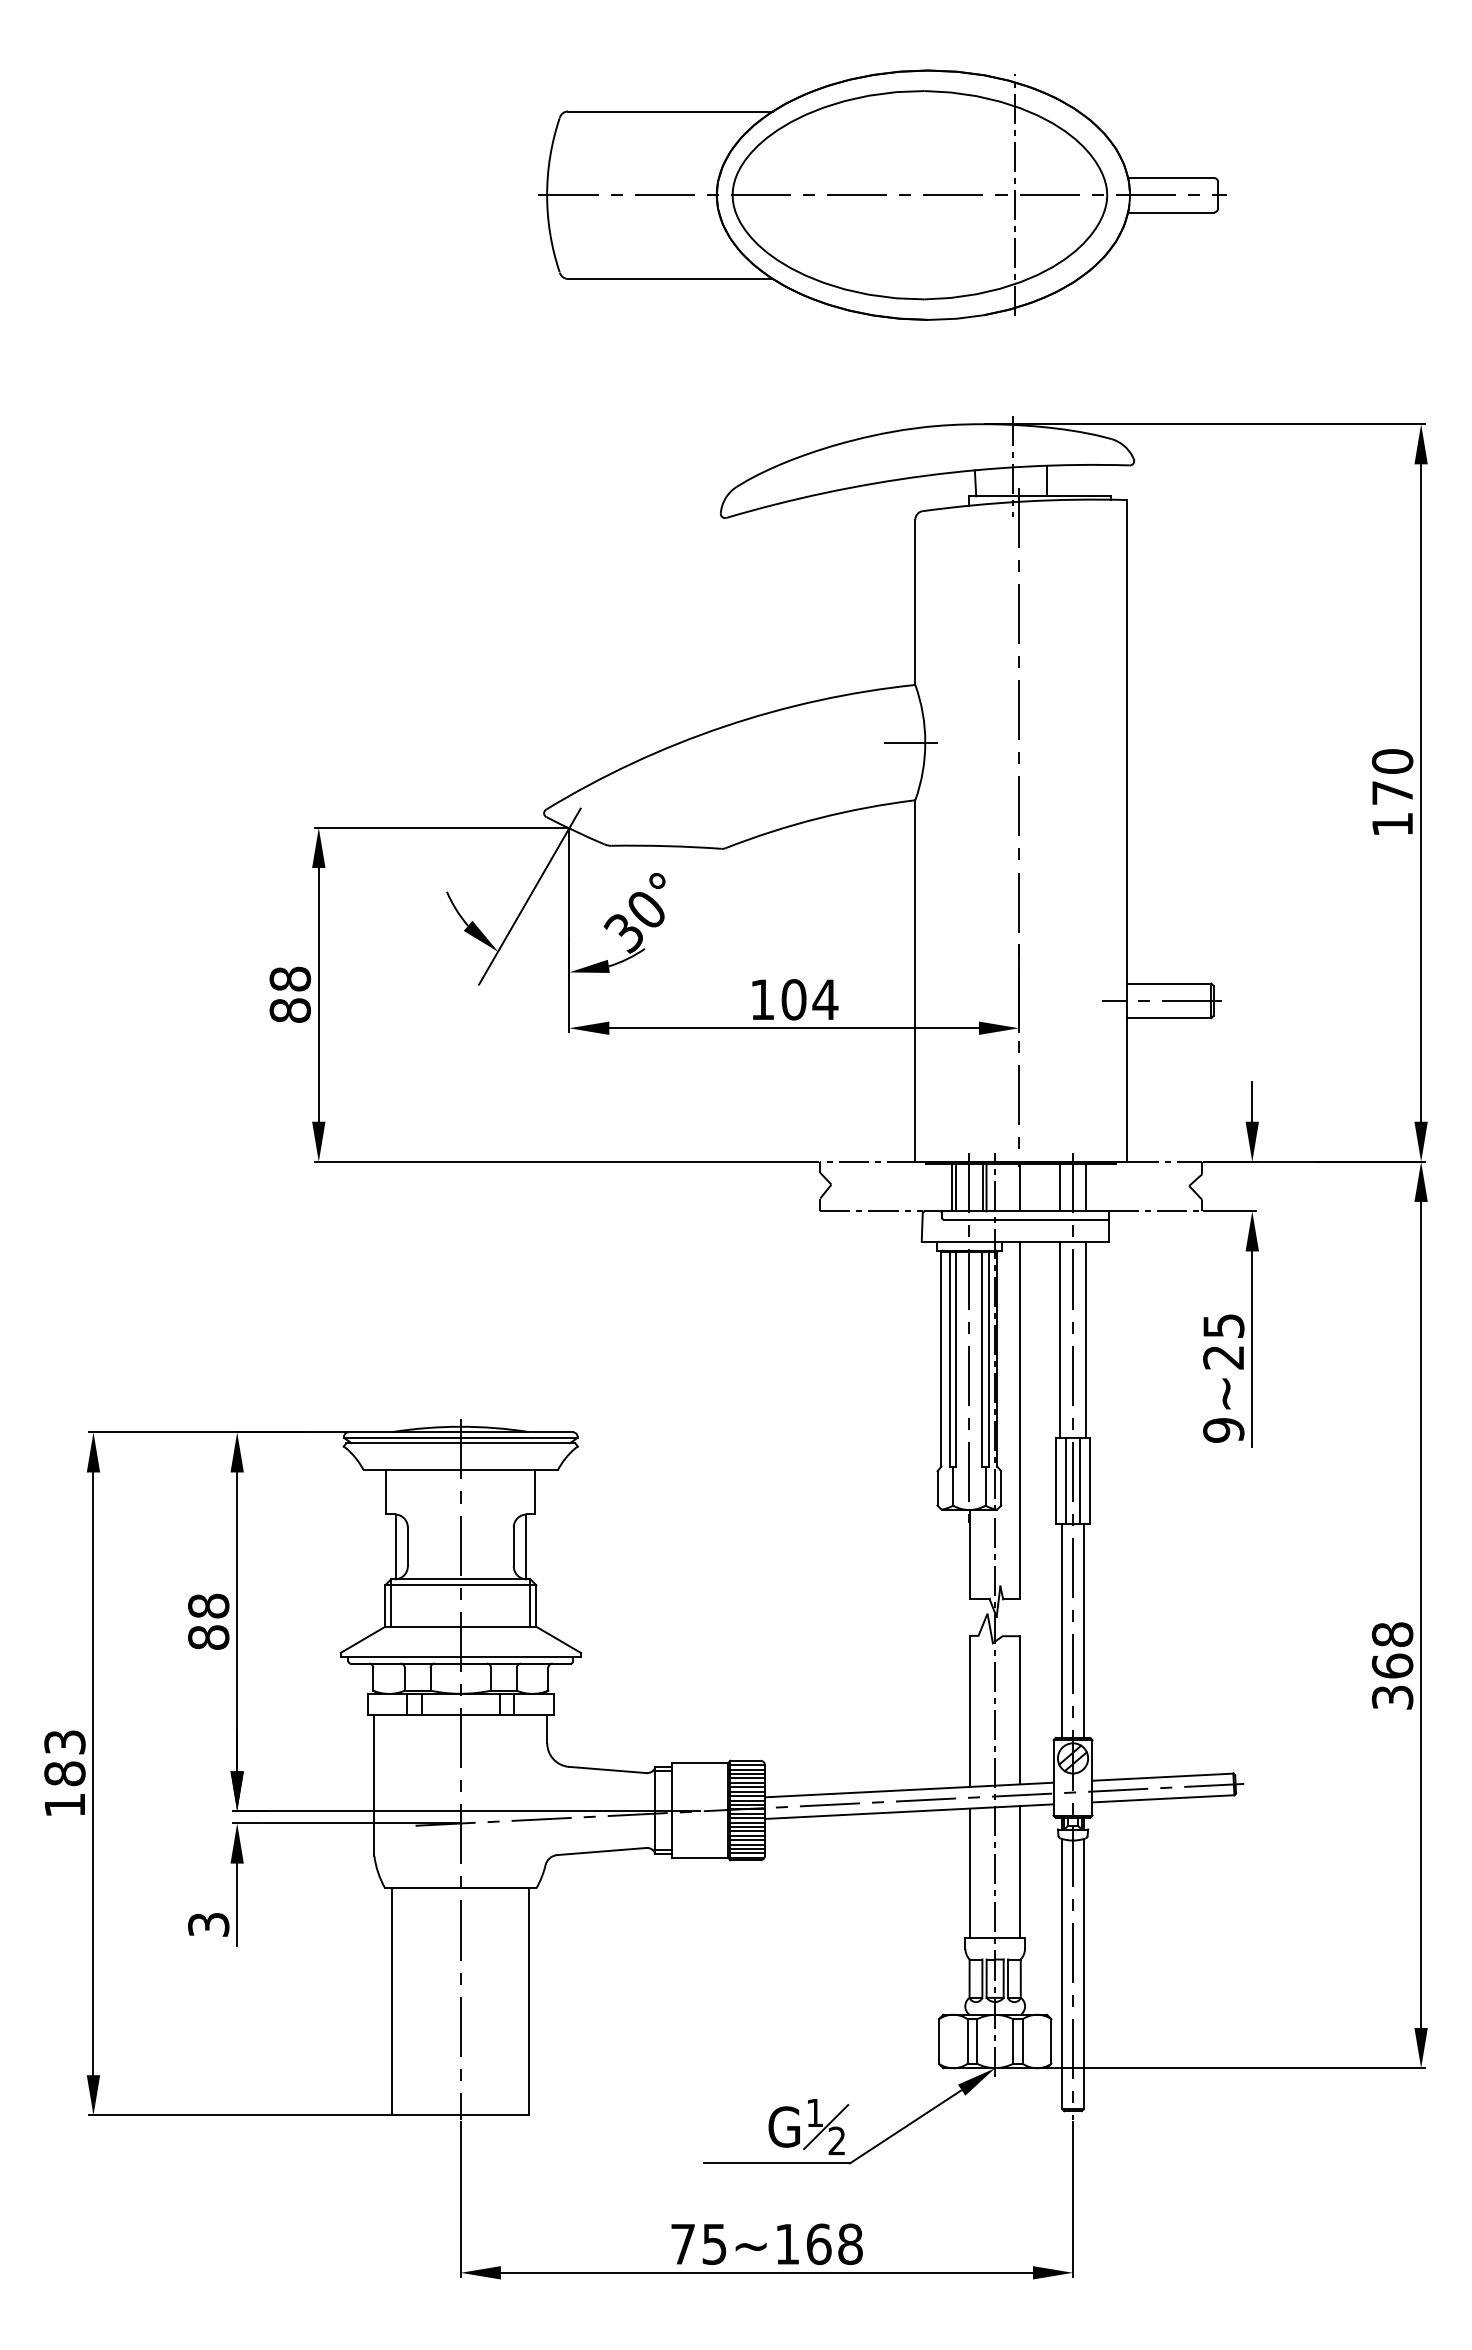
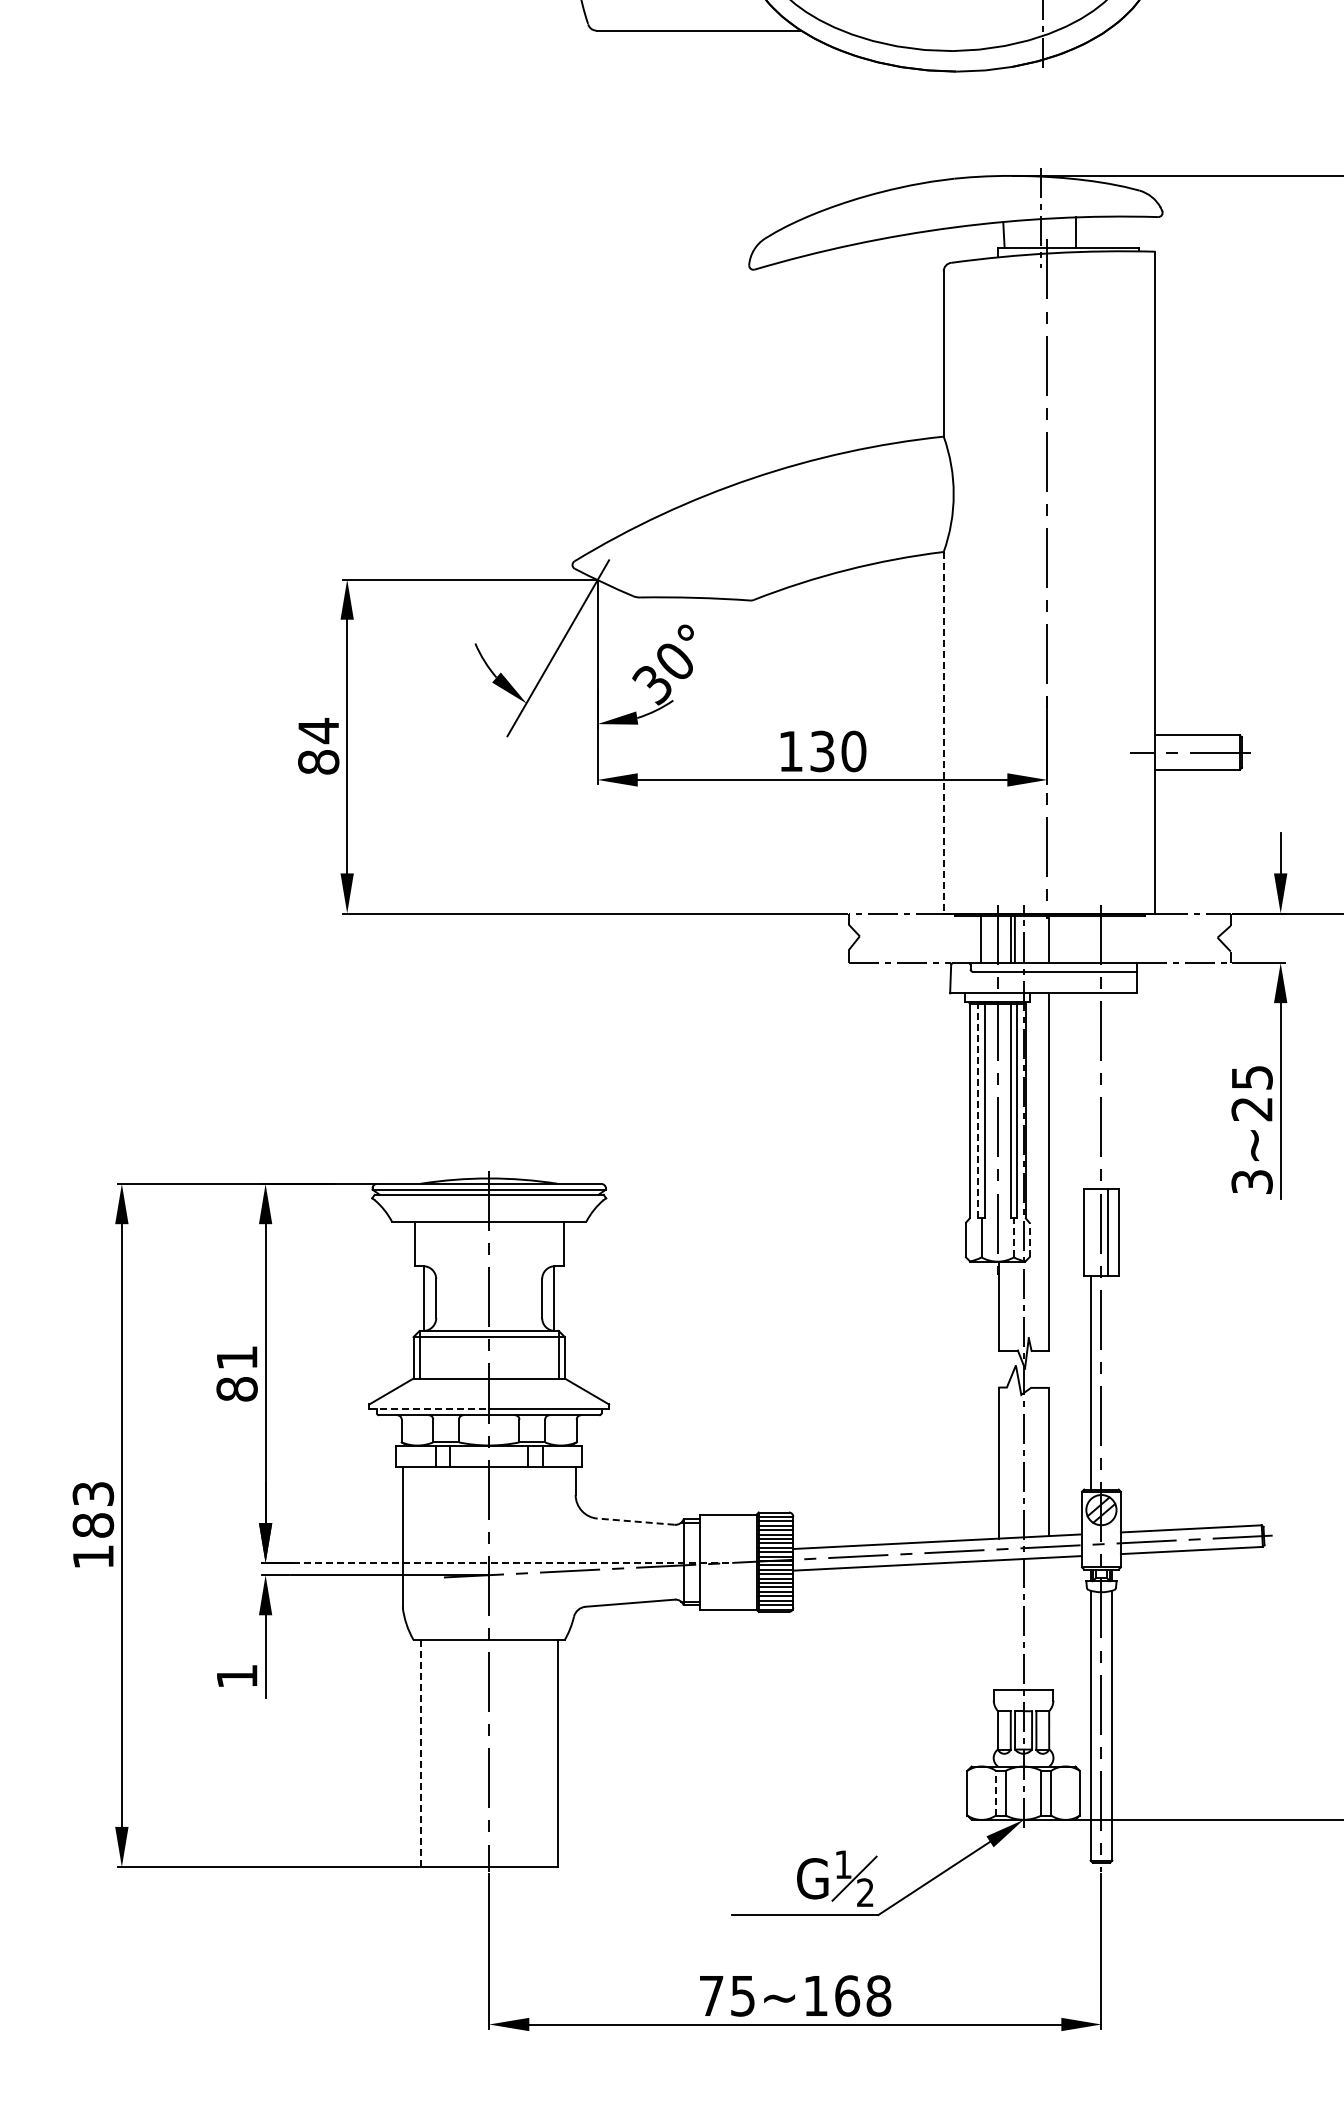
line: (911, 742) -> (939, 494), removed
text: (290, 979) -> (318, 731), 88 -> 84
line: (915, 981) -> (943, 733), solid -> dashed
text: (809, 999) -> (837, 751), 104 -> 130
line: (955, 1187) -> (983, 939), removed
line: (1060, 1187) -> (1088, 939), removed
line: (1086, 1187) -> (1114, 939), removed
line: (1060, 1339) -> (1088, 1091), removed
line: (1086, 1339) -> (1114, 1091), removed
line: (949, 1358) -> (977, 1110), solid -> dashed
text: (1223, 1430) -> (1251, 1182), 9~25 -> 3~25
line: (1066, 1480) -> (1094, 1232), removed
line: (985, 1485) -> (1013, 1237), solid -> dashed
line: (1001, 1487) -> (1029, 1239), solid -> dashed
text: (208, 1605) -> (236, 1357), 88 -> 81
line: (1083, 1630) -> (1111, 1382), removed
line: (400, 1657) -> (428, 1409), solid -> dashed
line: (607, 1769) -> (635, 1521), solid -> dashed
line: (481, 1811) -> (509, 1563), solid -> dashed
line: (1020, 1872) -> (1048, 1624), removed
line: (970, 1873) -> (998, 1625), removed
text: (208, 1924) -> (236, 1676), 3 -> 1
line: (392, 2002) -> (420, 1754), solid -> dashed
line: (967, 2041) -> (995, 1793), solid -> dashed

